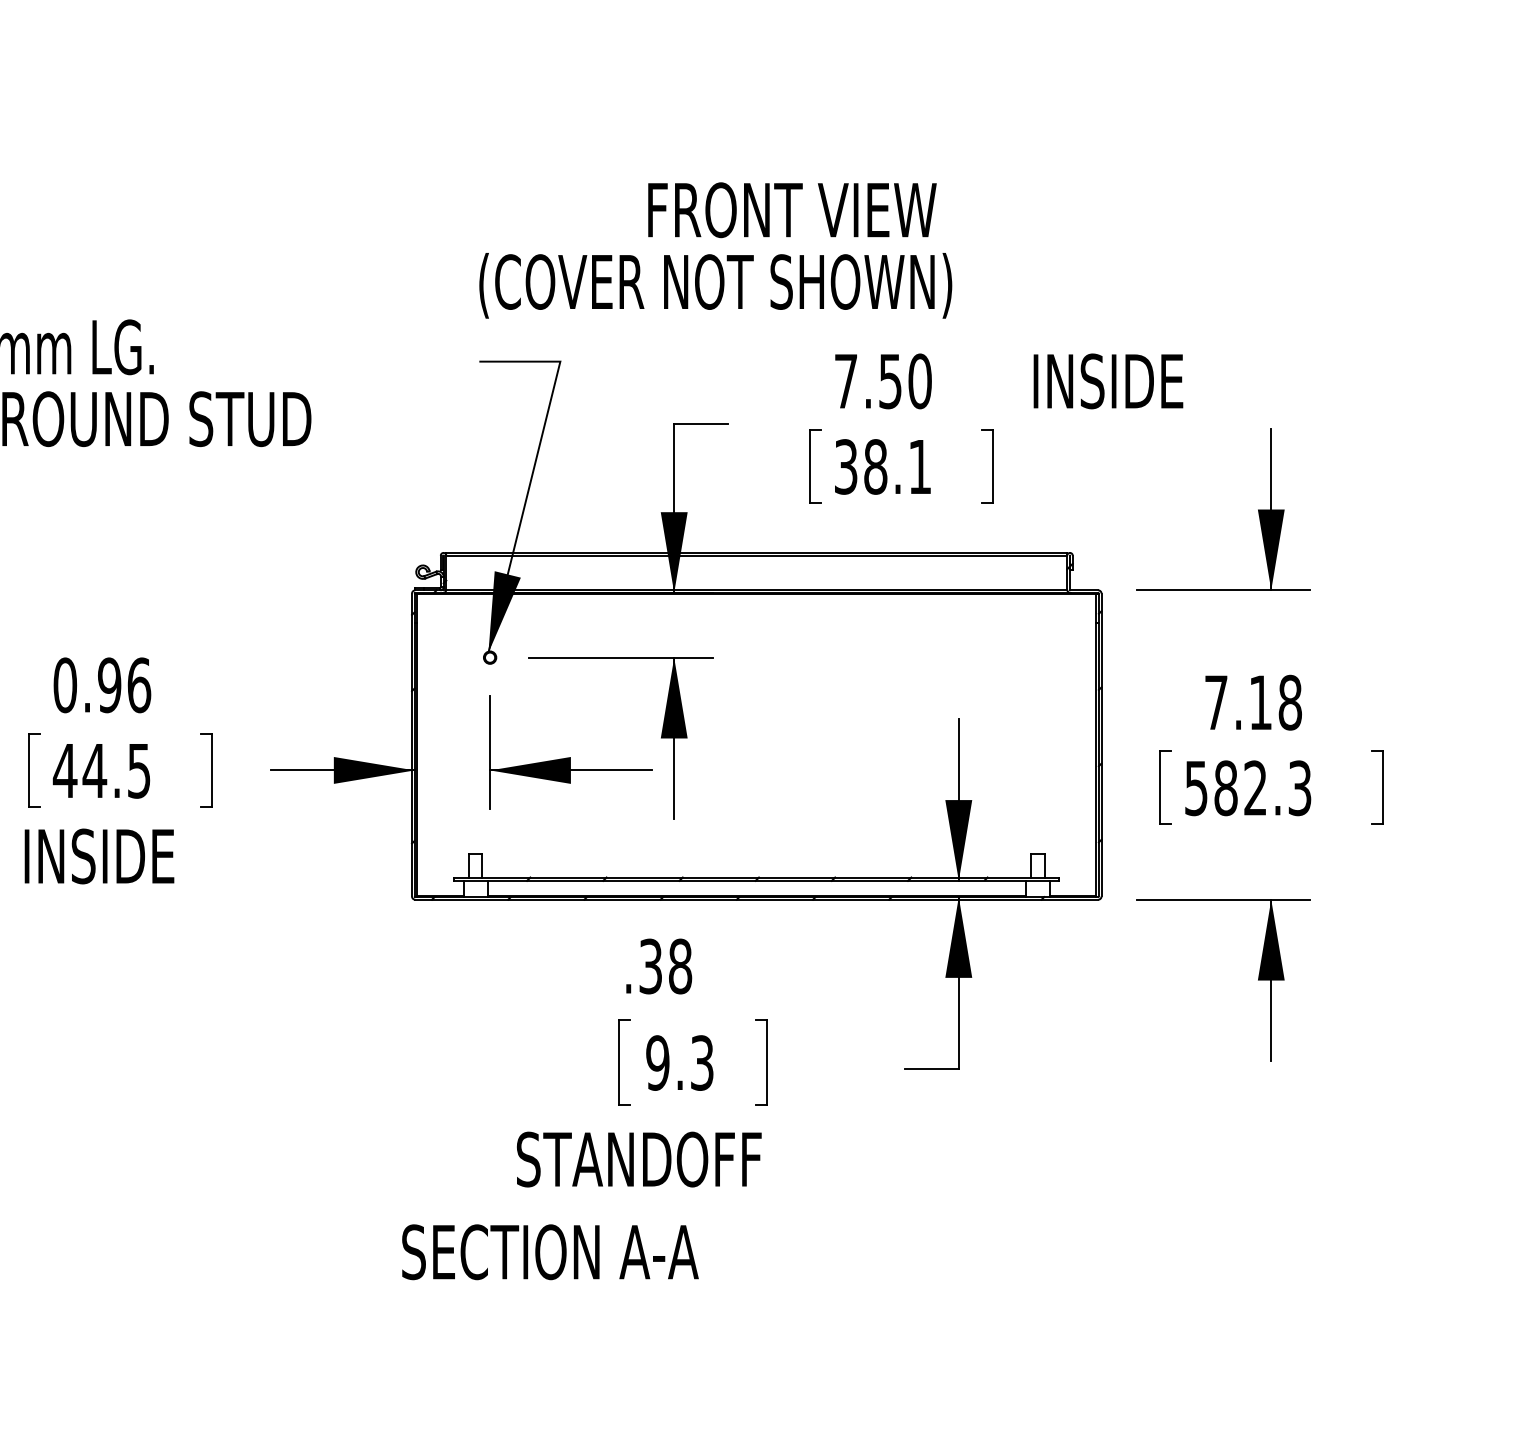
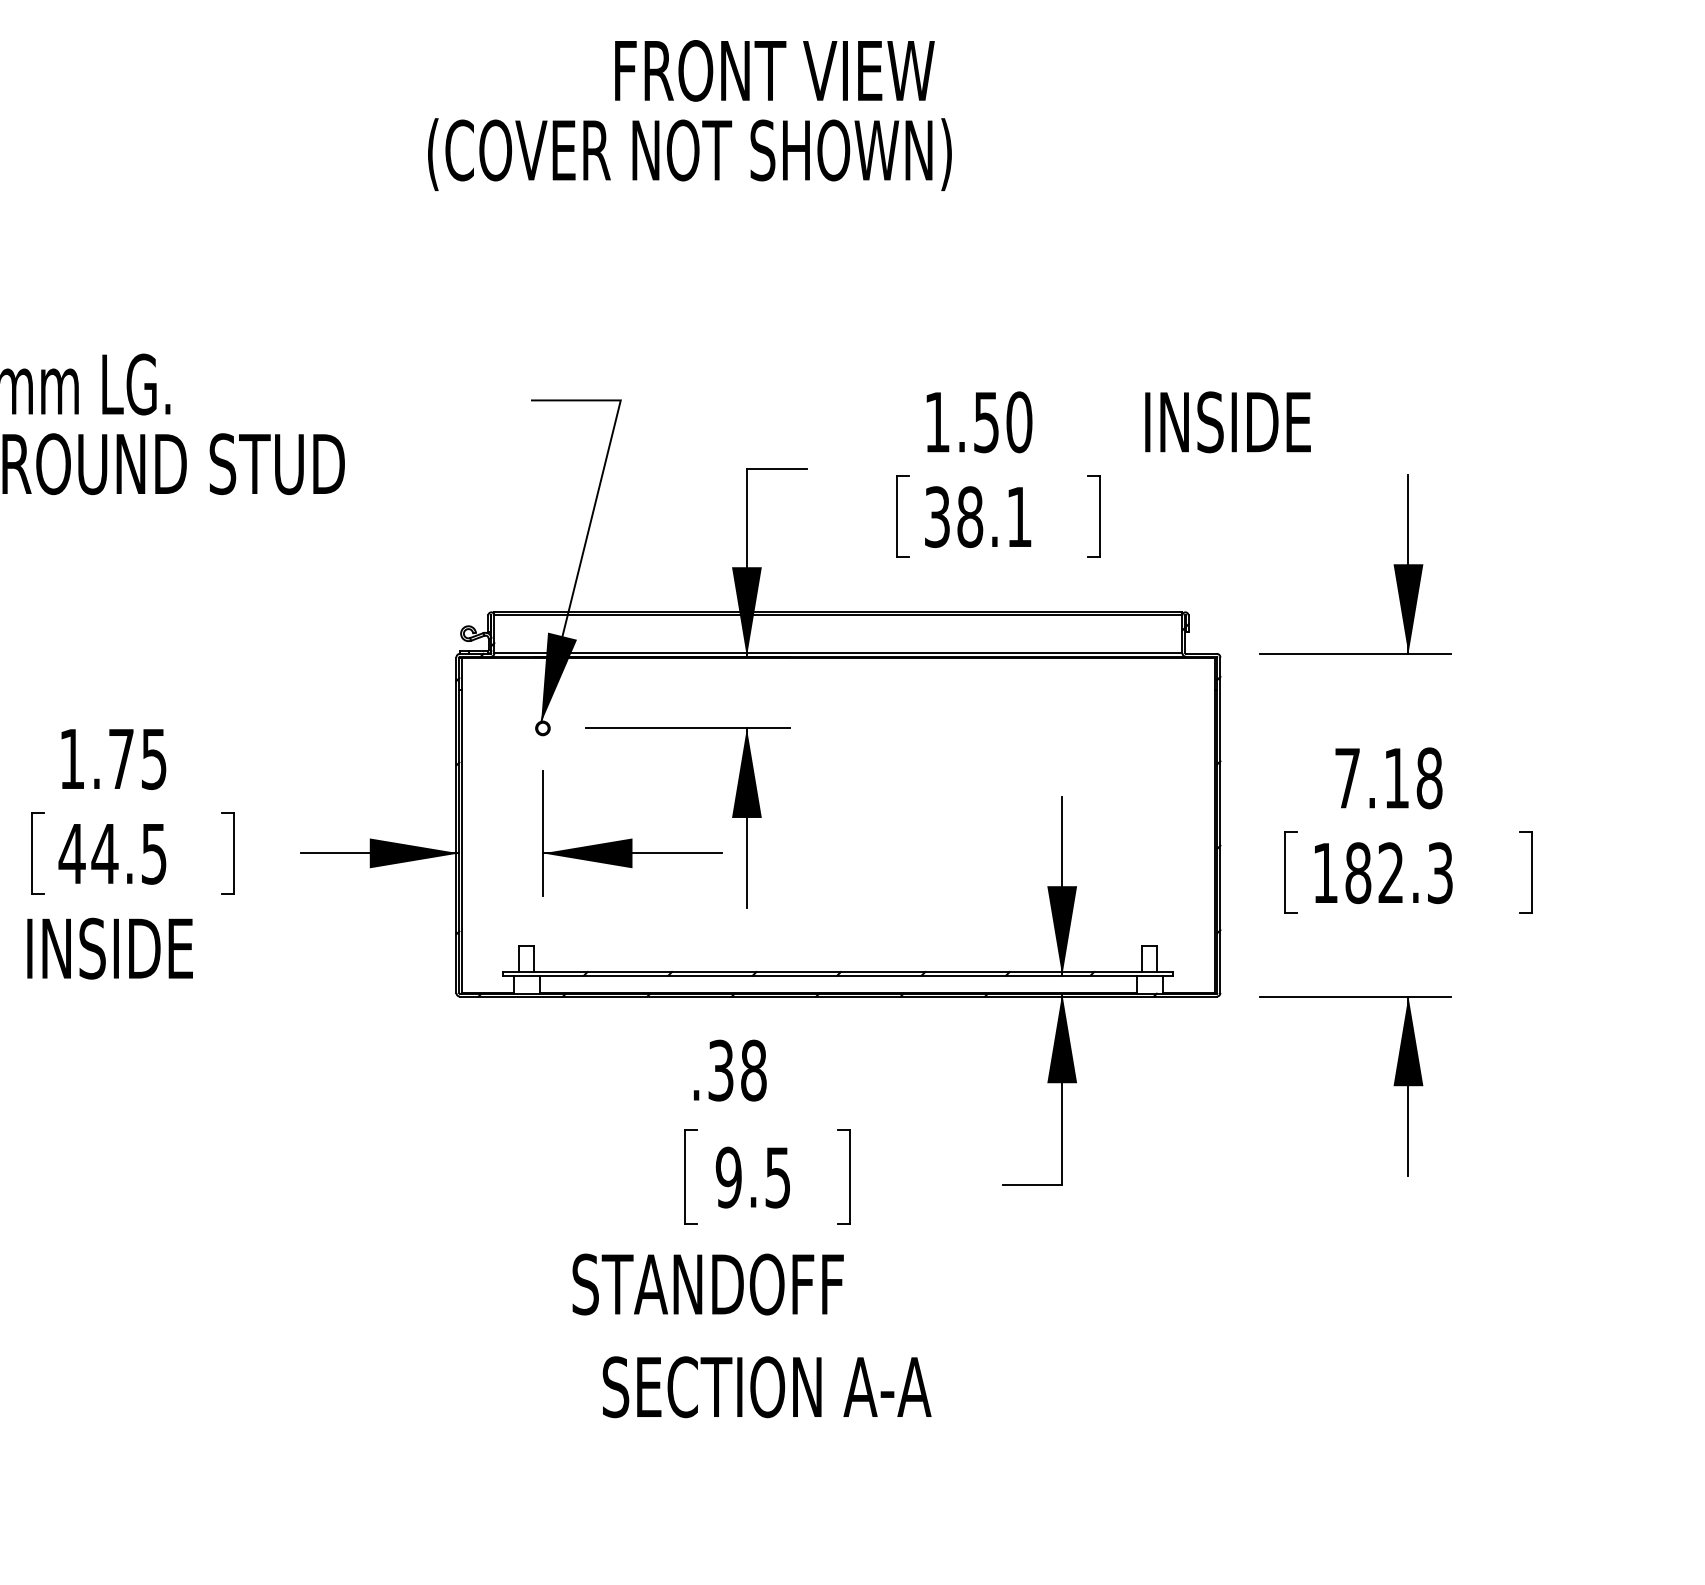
text: (715, 250) -> (689, 115), moved
text: (845, 381) -> (936, 422), 7.50 -> 1.50
text: (102, 685) -> (113, 759), 0.96 -> 1.75
text: (1196, 788) -> (1325, 873), 582.3 -> 182.3
text: (702, 1062) -> (778, 1176), 9.3 -> 9.5
text: (550, 1252) -> (767, 1387), moved

